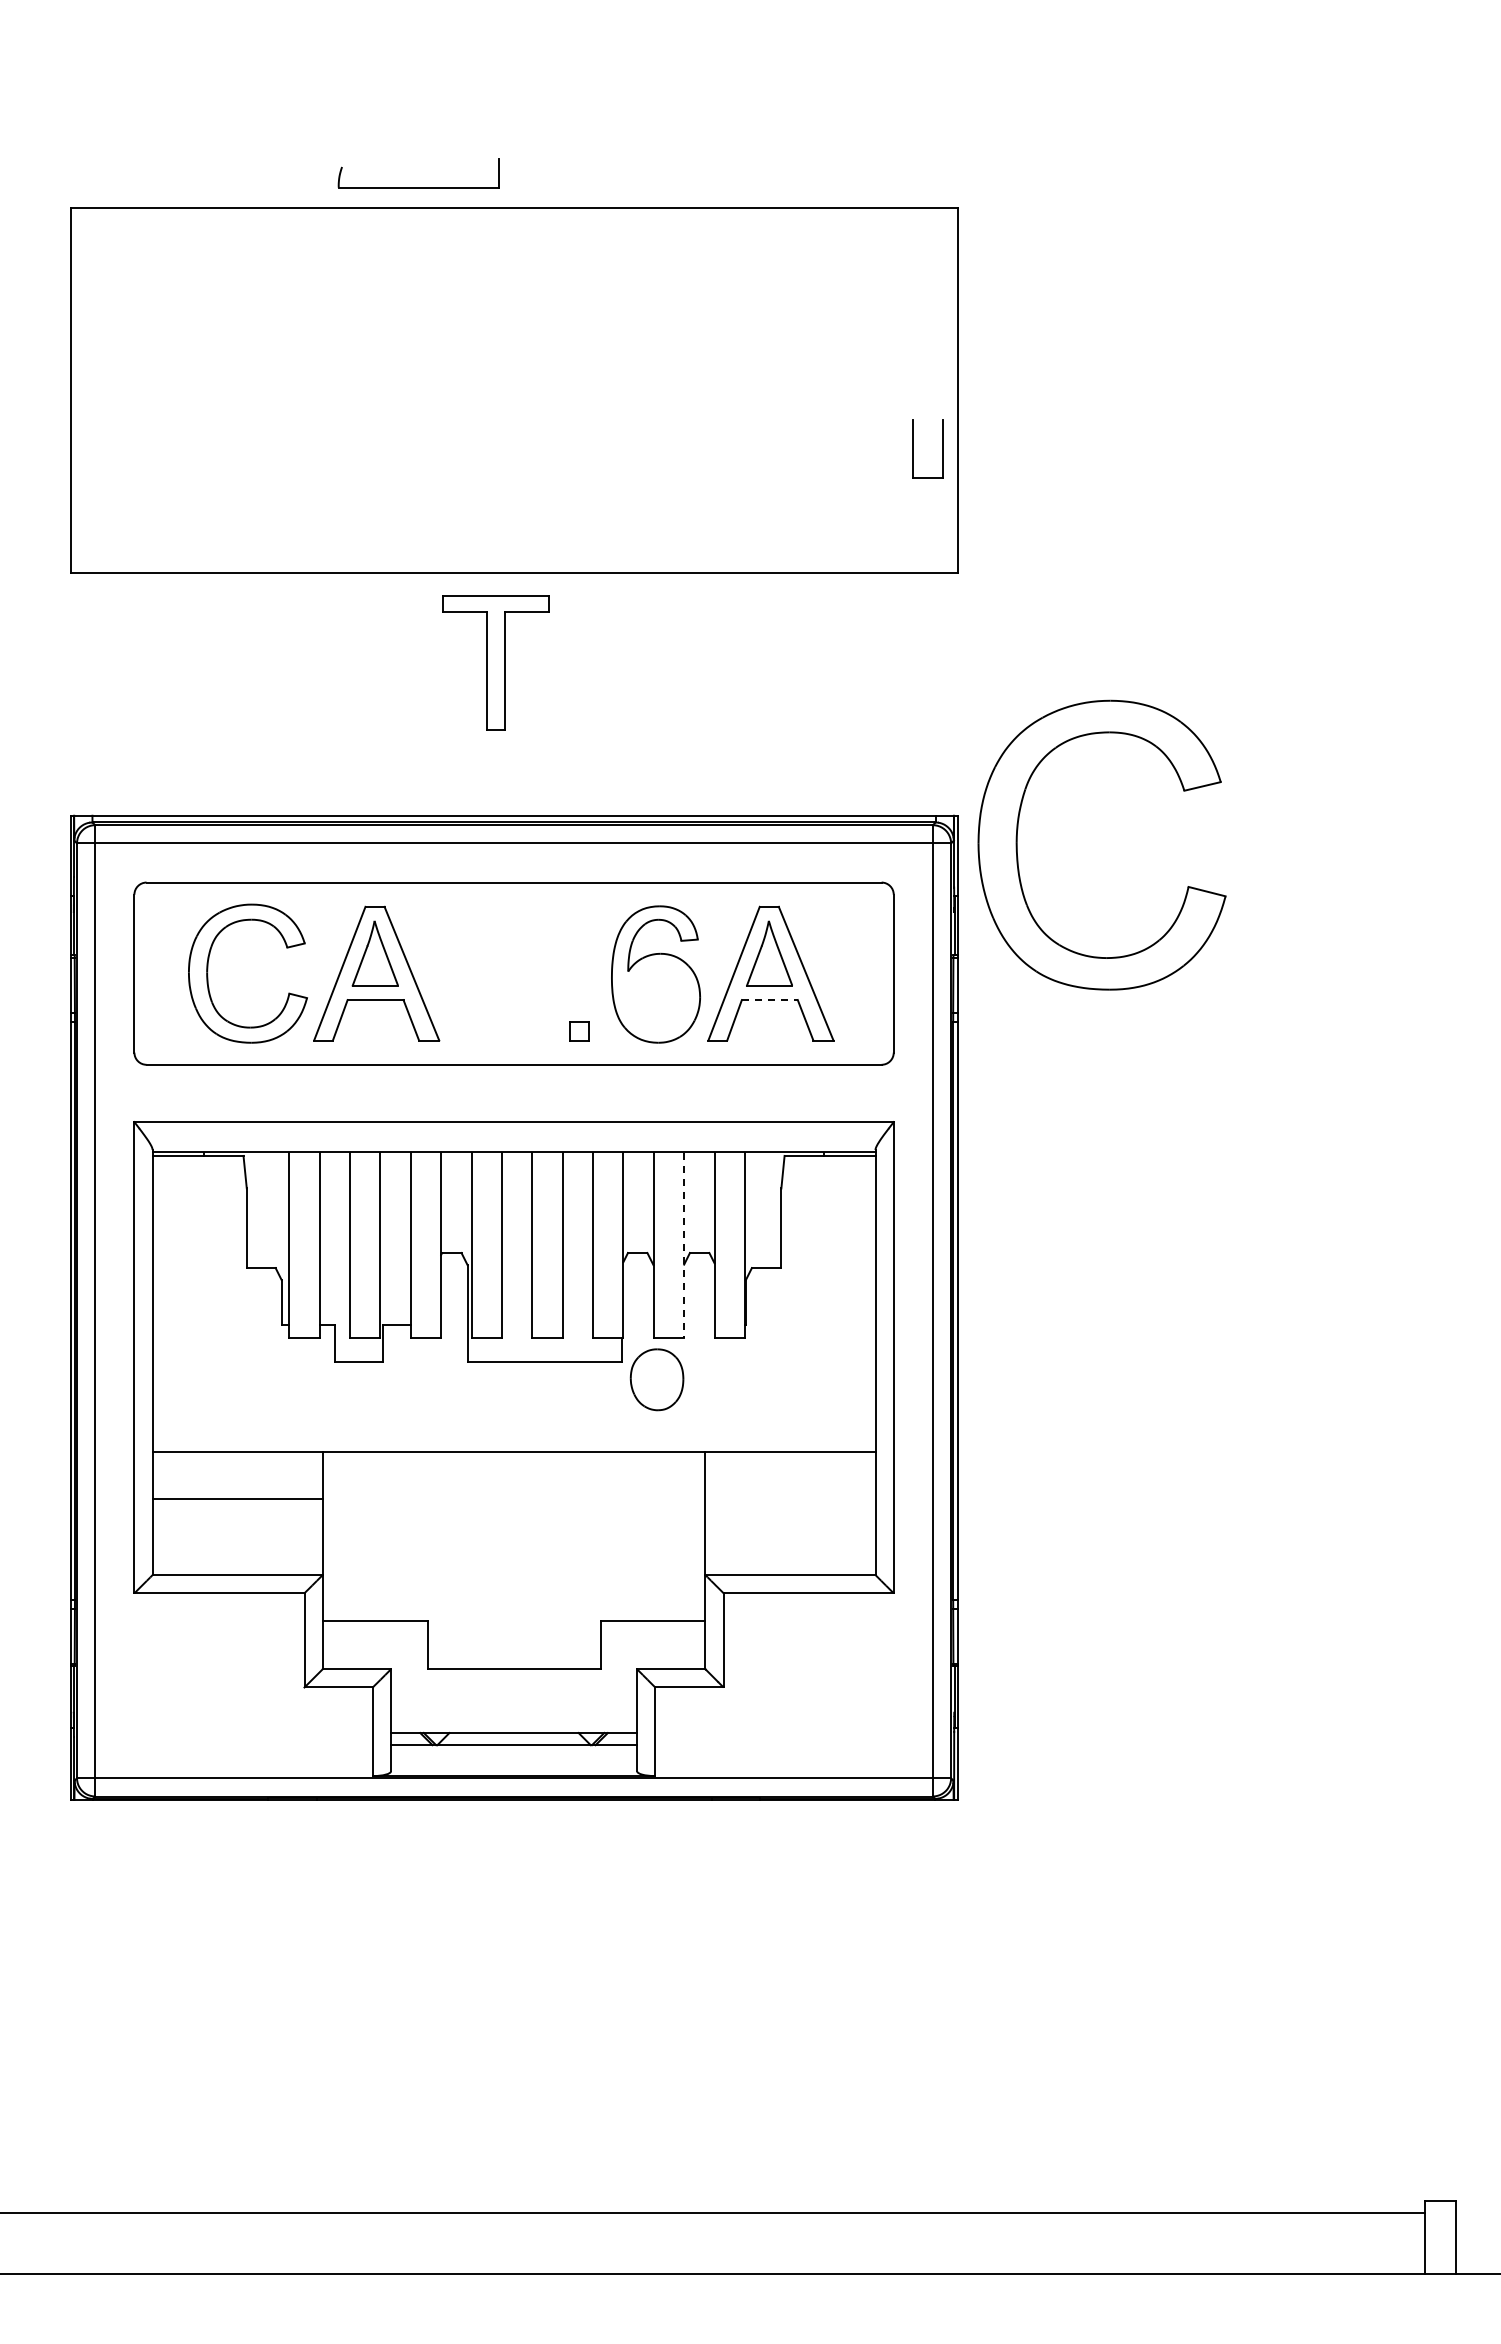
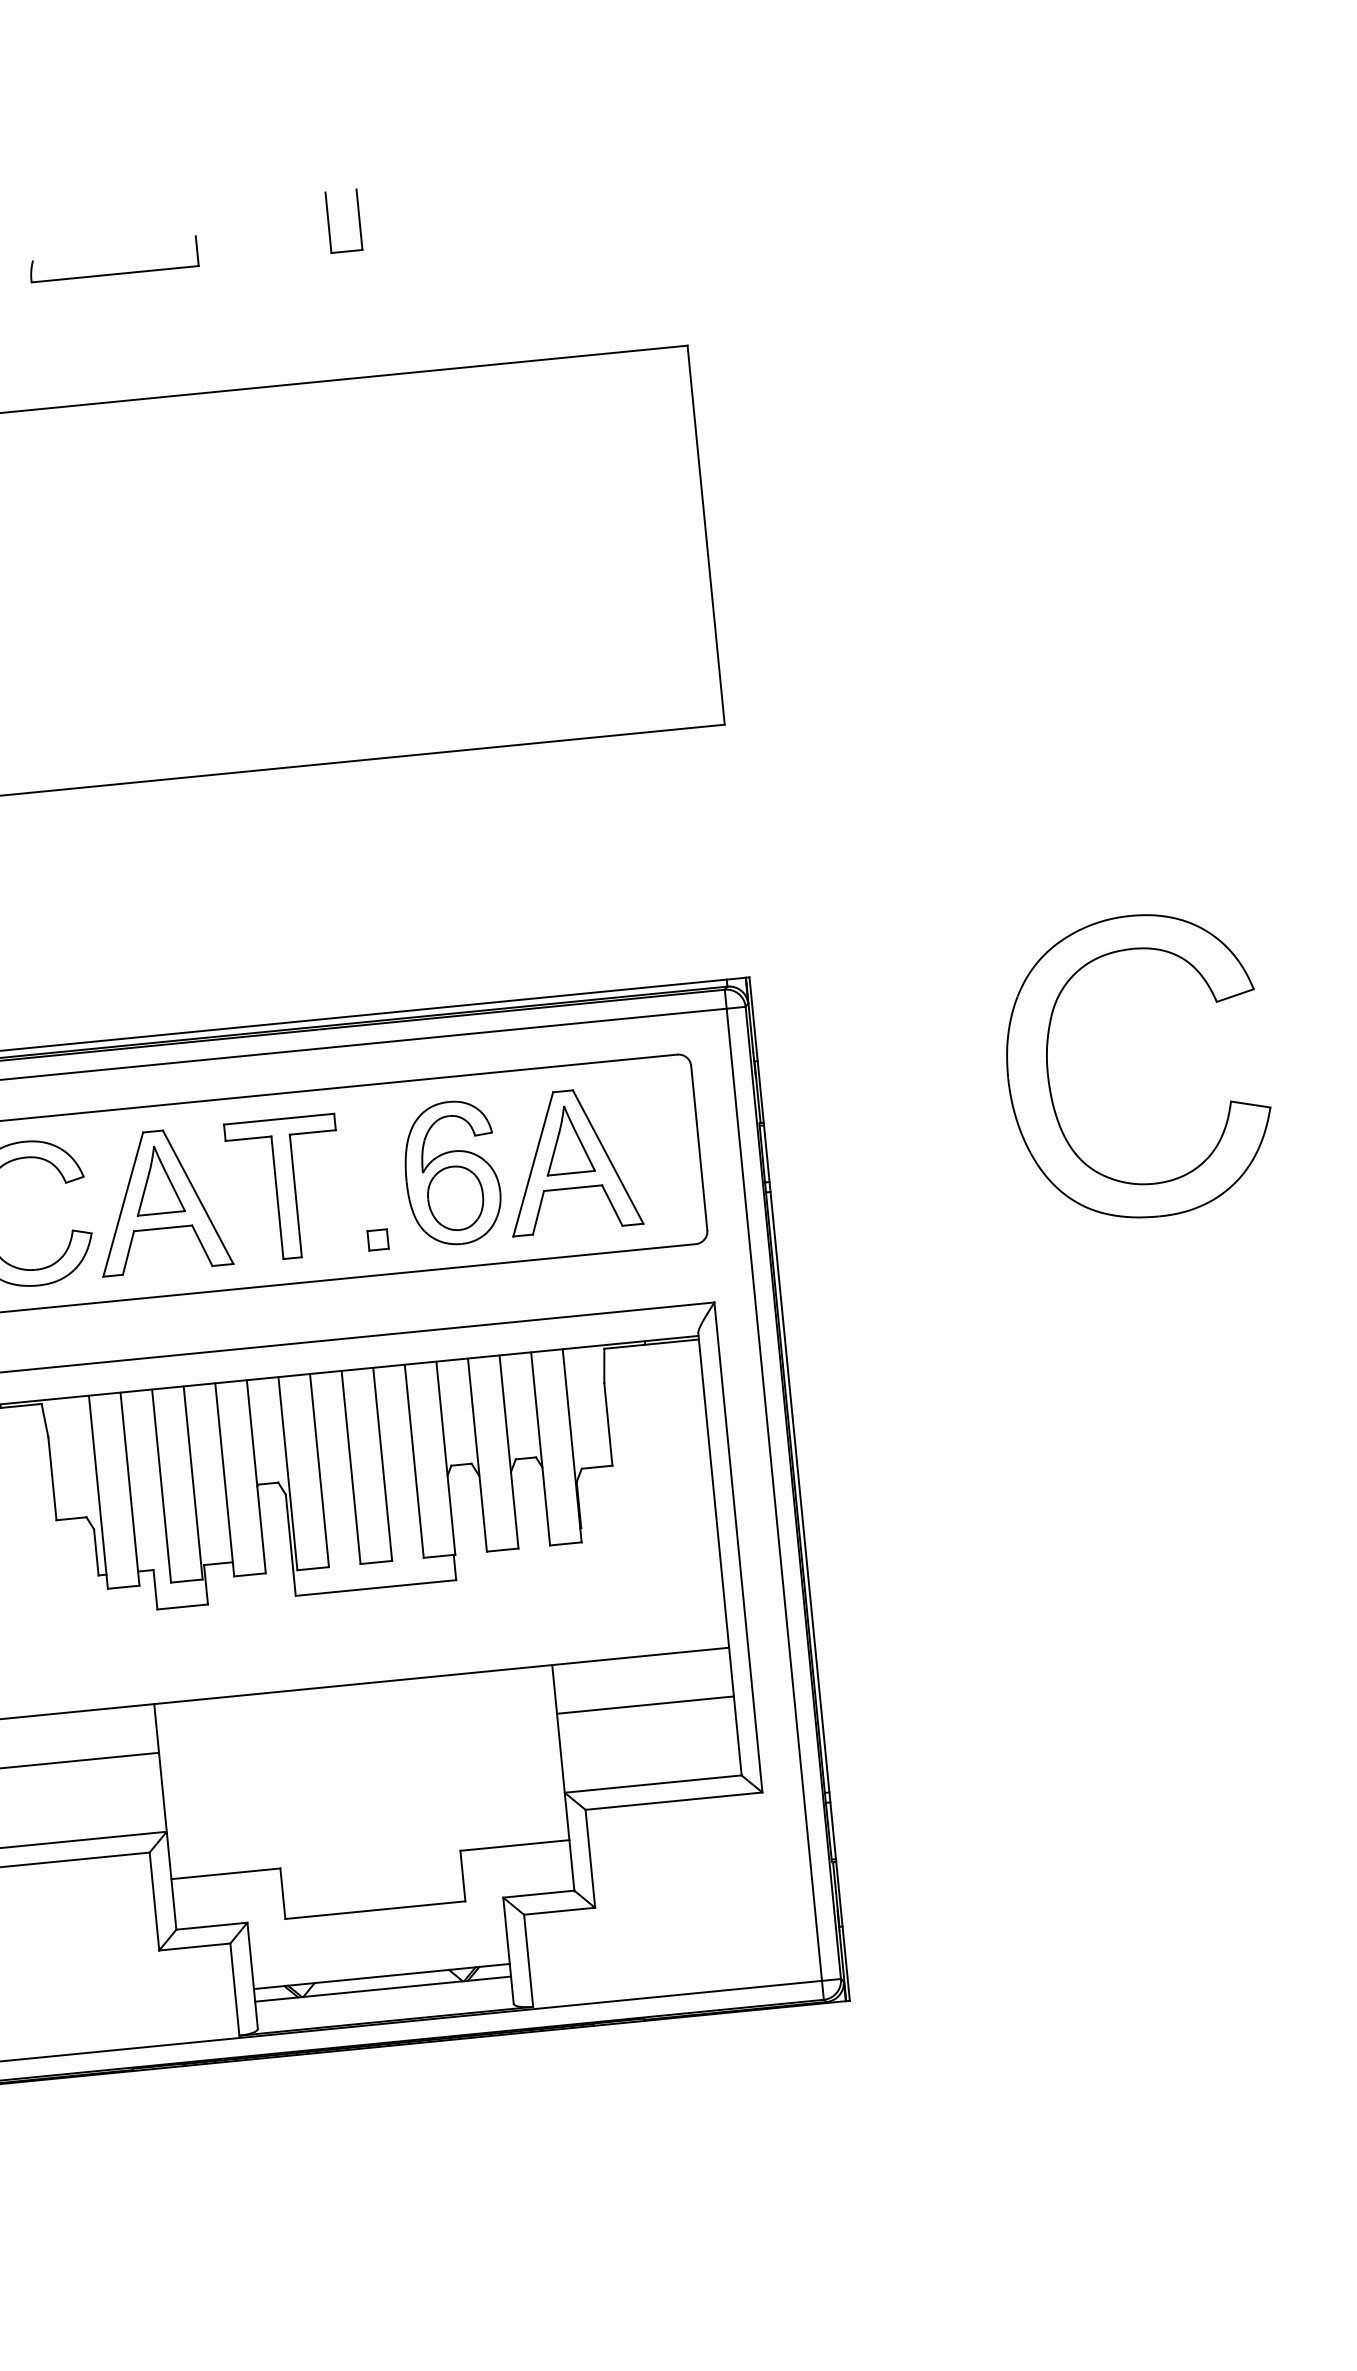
part: (418, 187) -> (114, 274), moved
part: (913, 448) -> (328, 222), moved
part: (495, 662) -> (285, 1188), moved
part: (1017, 844) -> (1048, 1074), moved
line: (769, 1000) -> (572, 1188), dashed -> solid
line: (684, 1245) -> (509, 1452), dashed -> solid
part: (656, 1379) -> (455, 1198), moved
line: (790, 1499) -> (645, 1705), added

